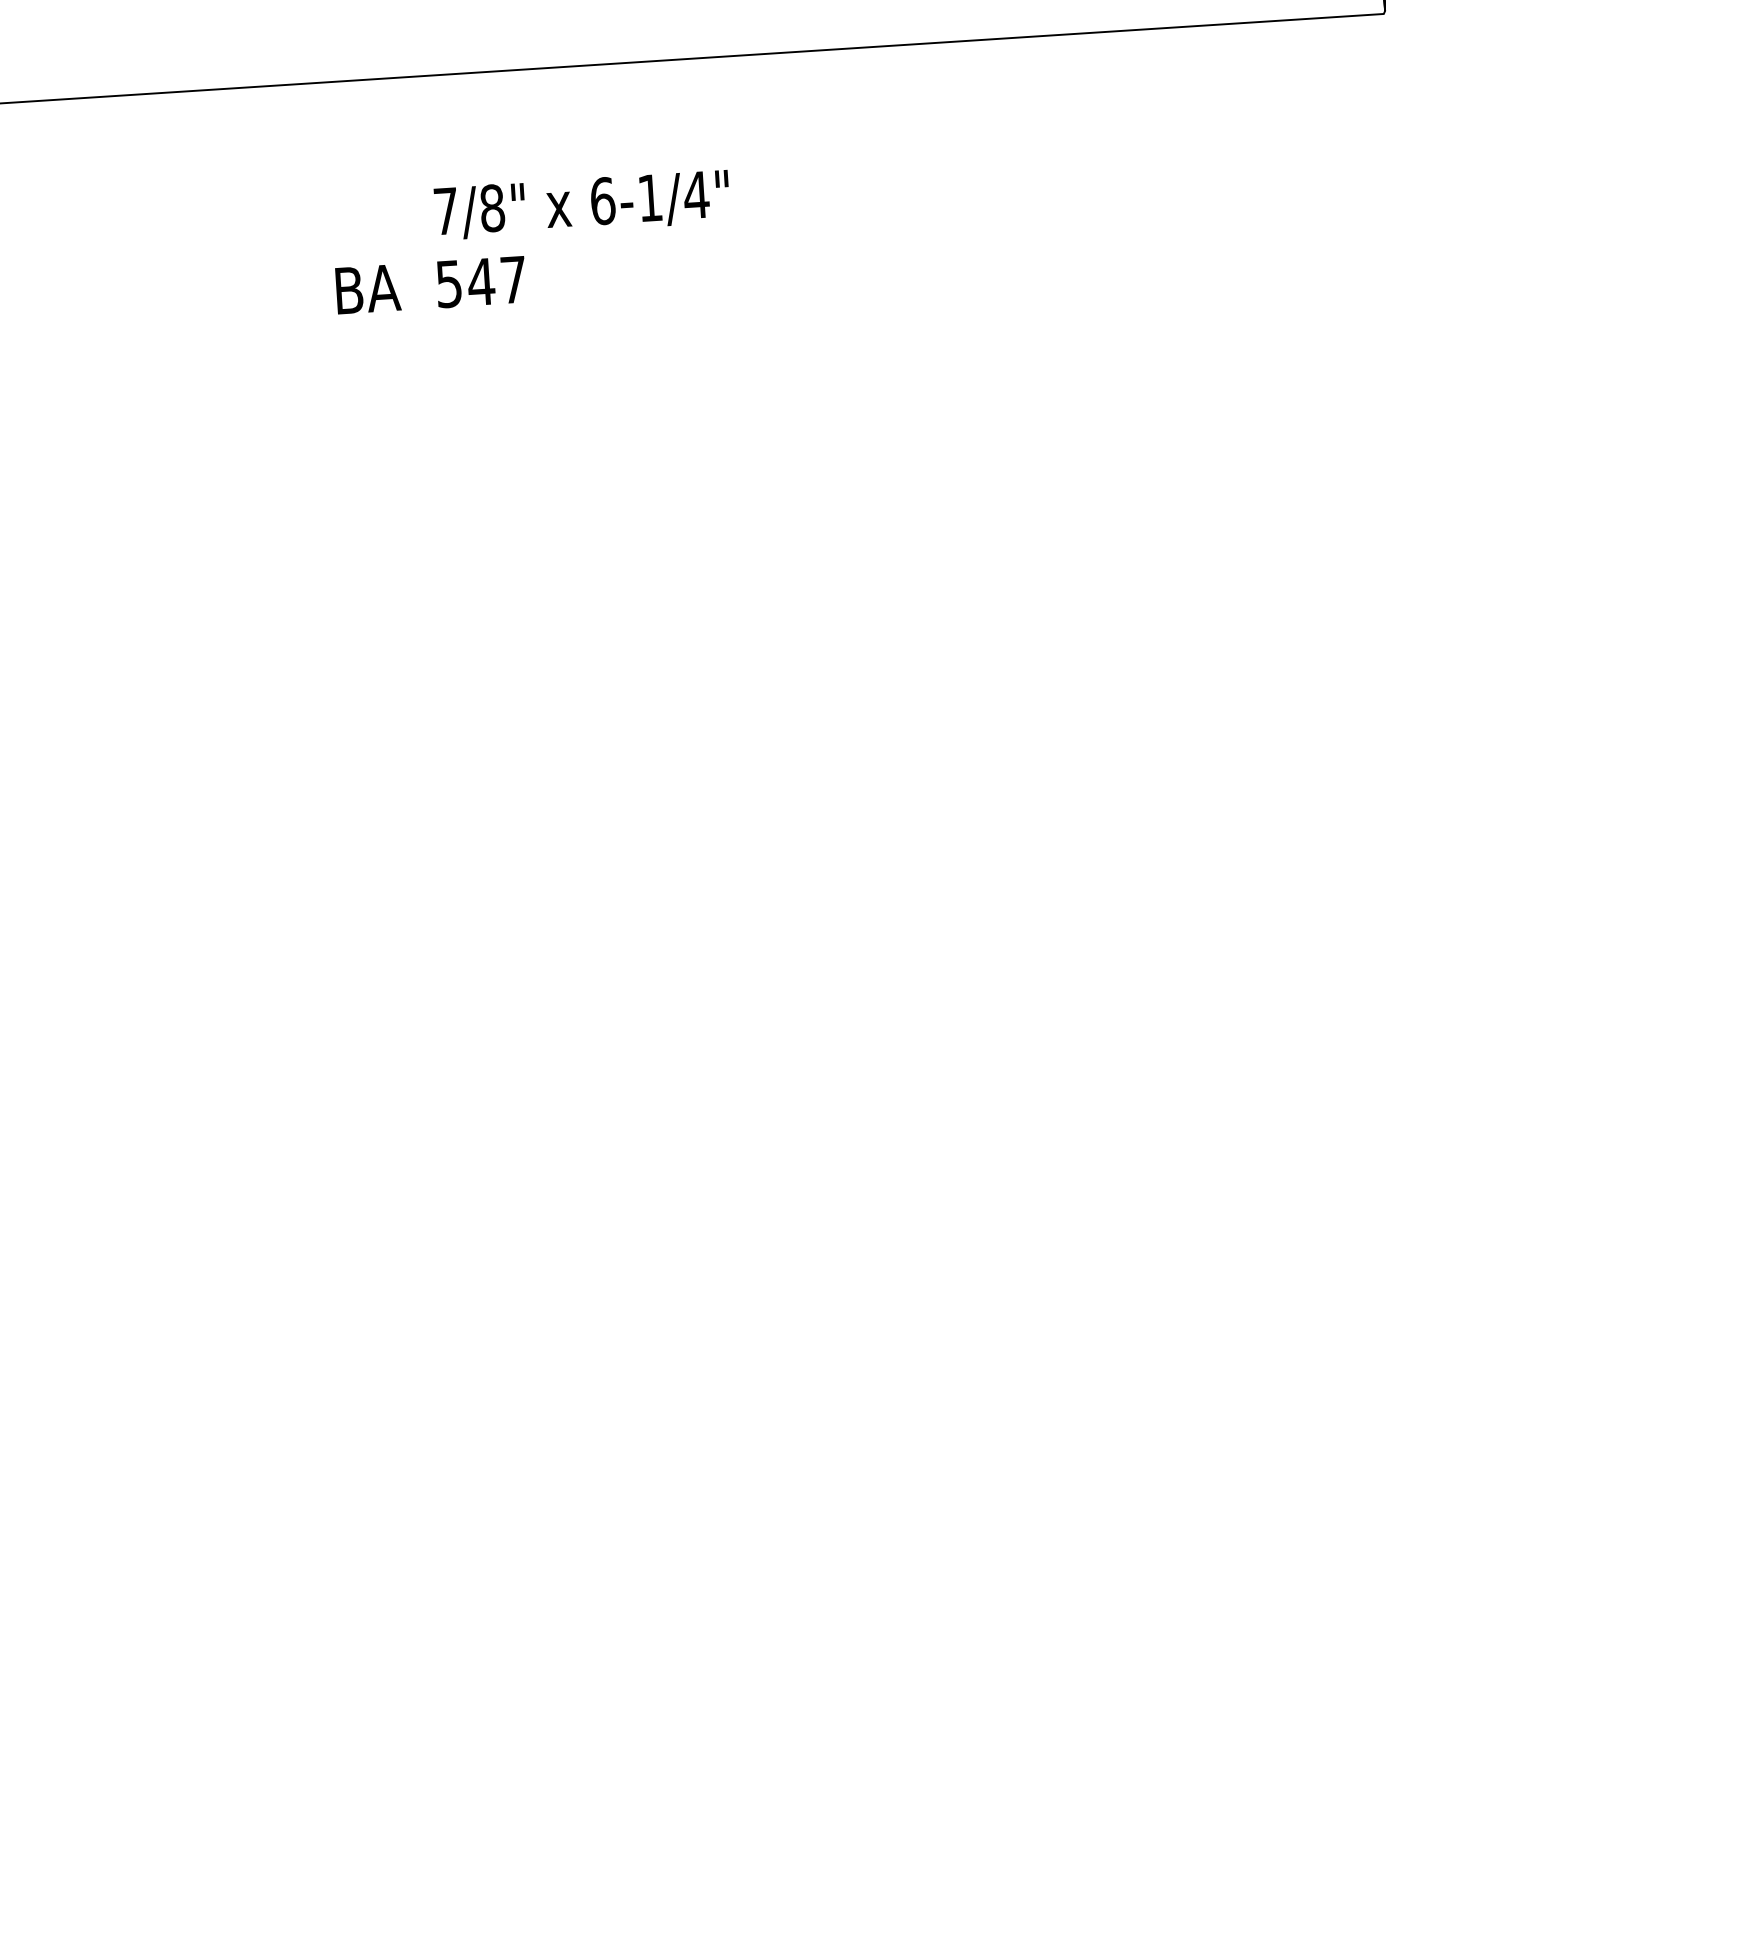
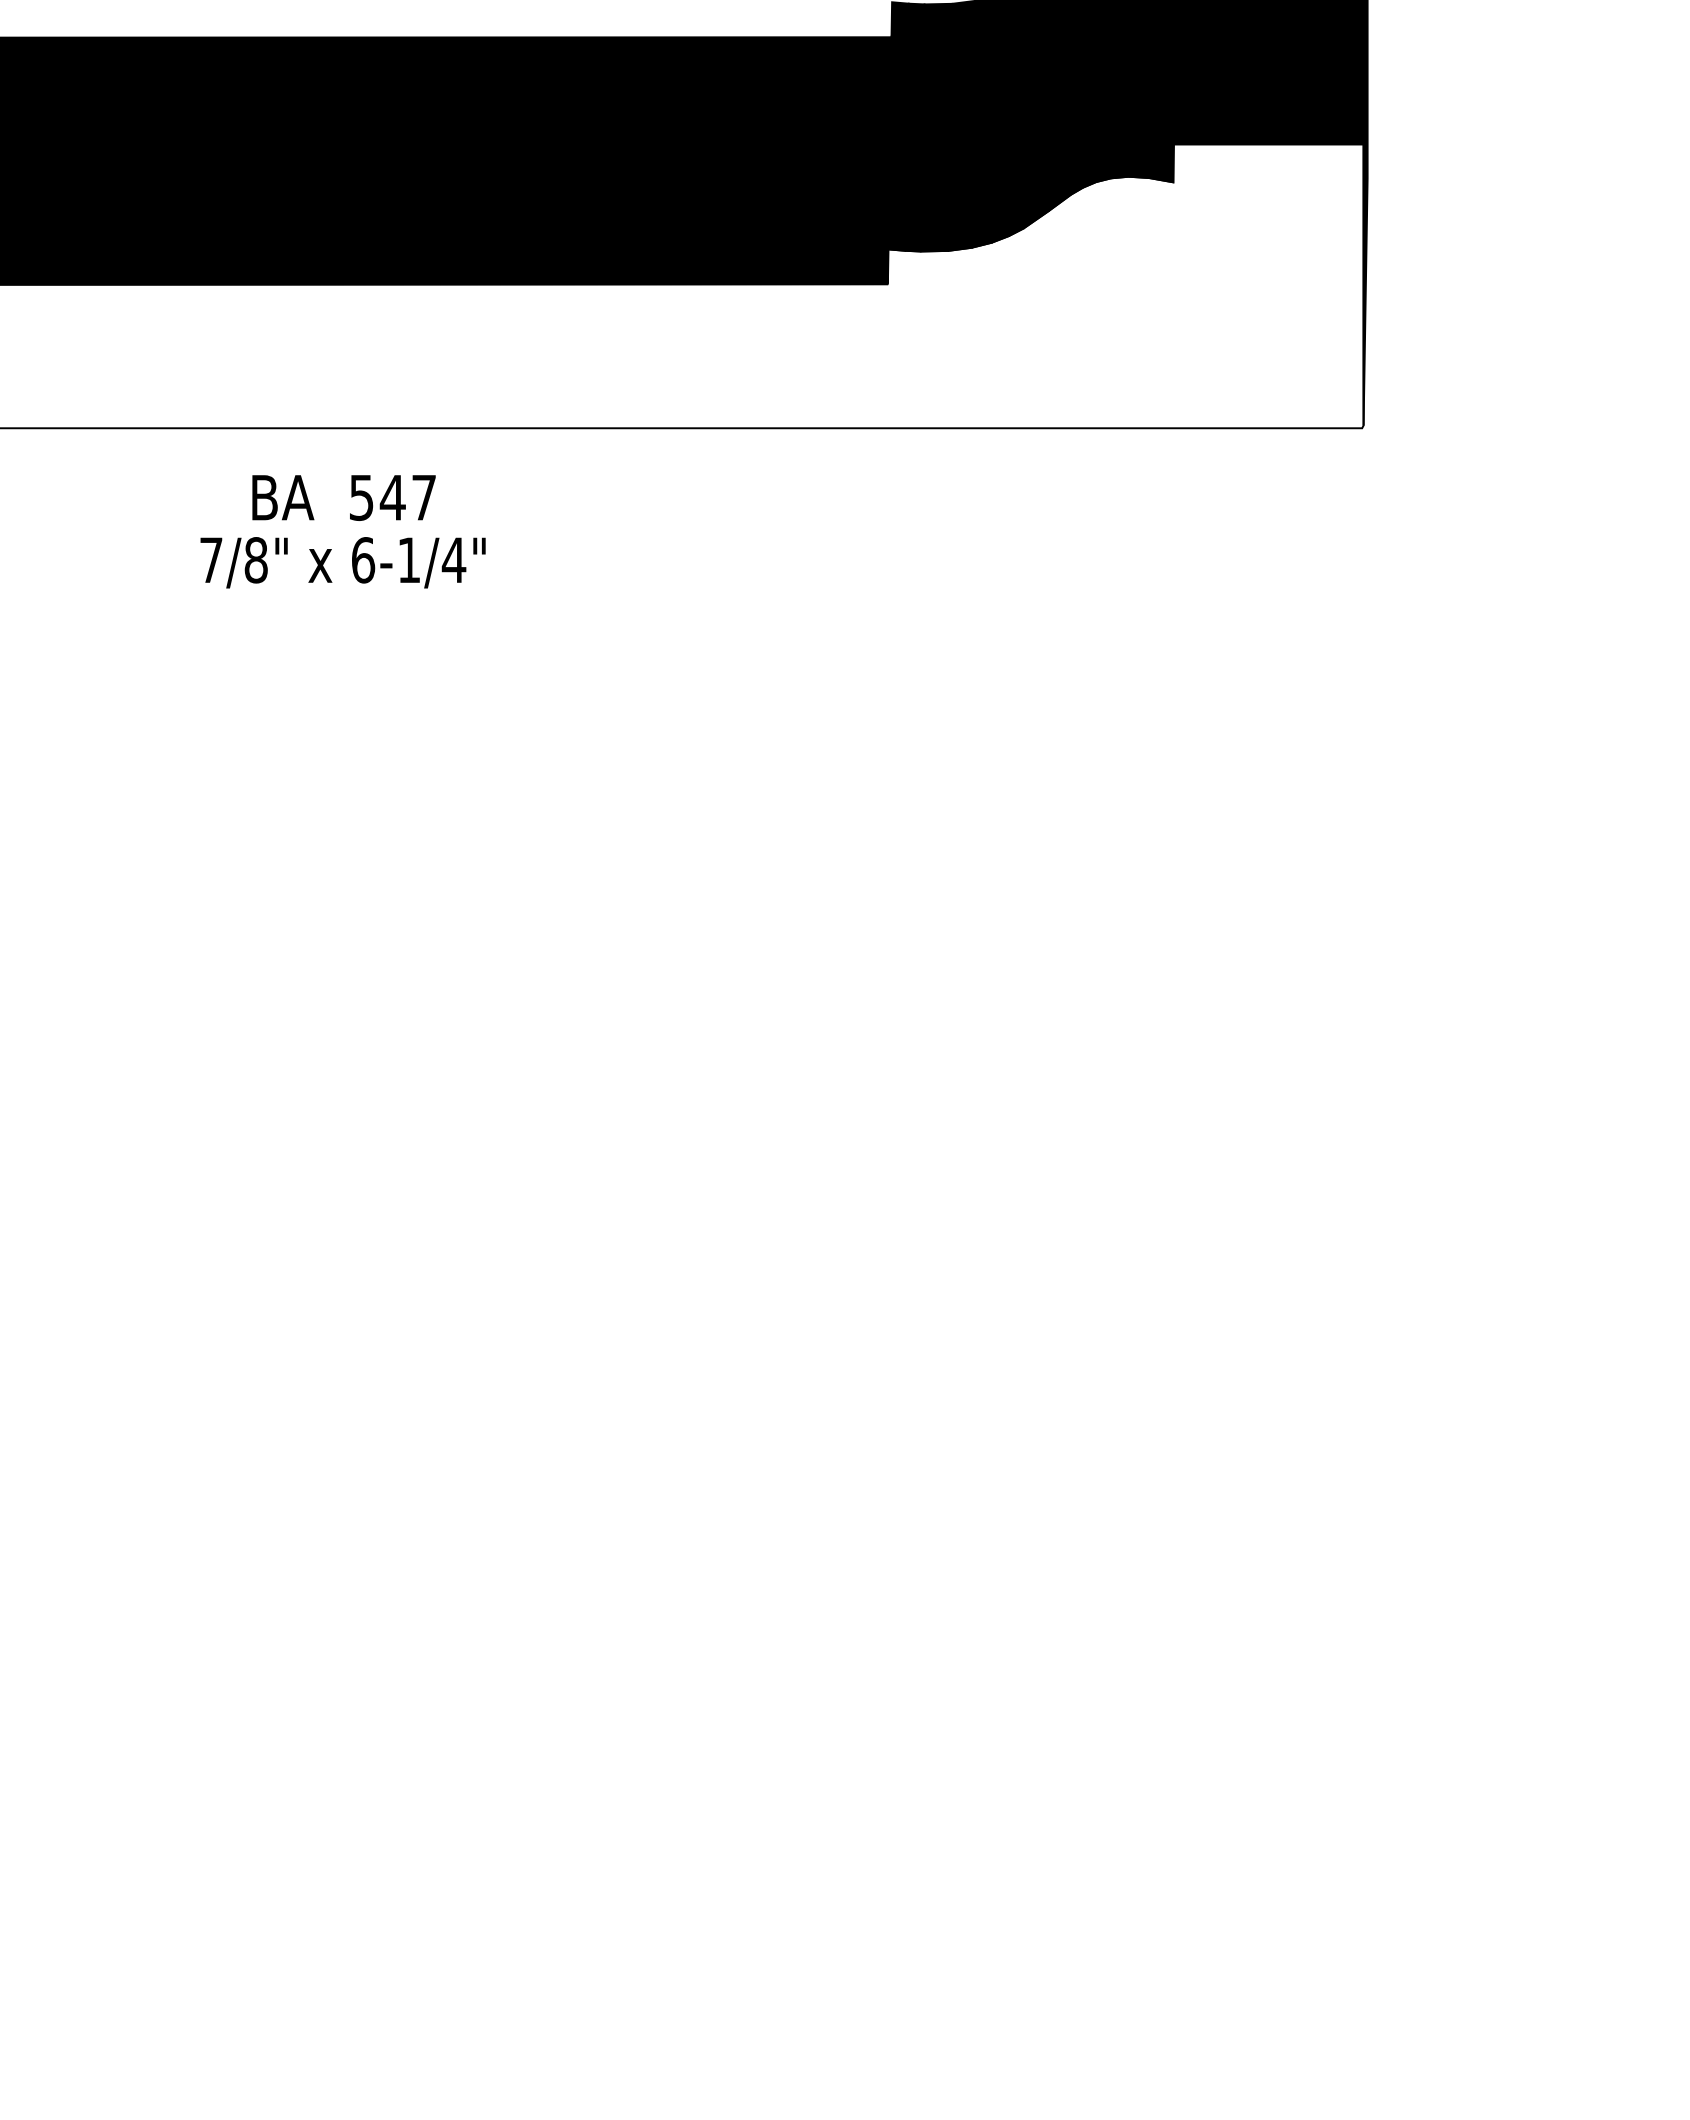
text: (581, 204) -> (342, 562), moved
text: (430, 285) -> (343, 497), moved

